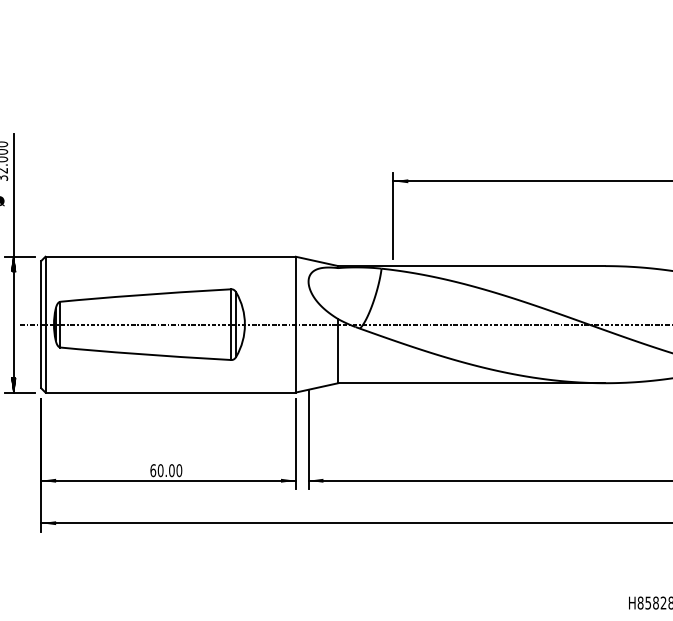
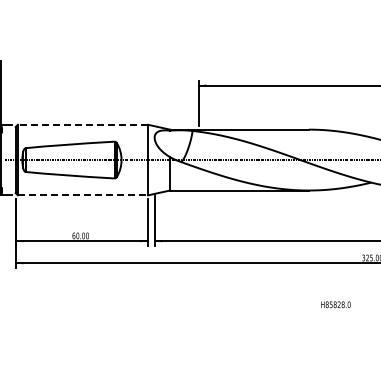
line: (169, 256) -> (82, 124), solid -> dashed
line: (171, 392) -> (83, 195), solid -> dashed

